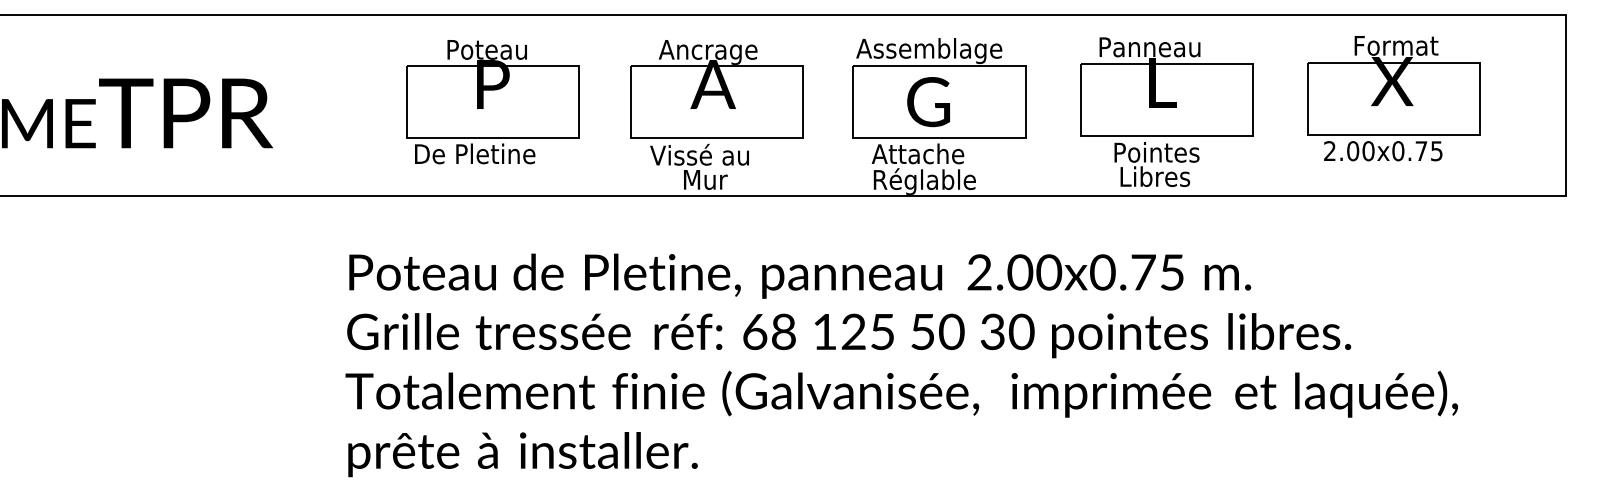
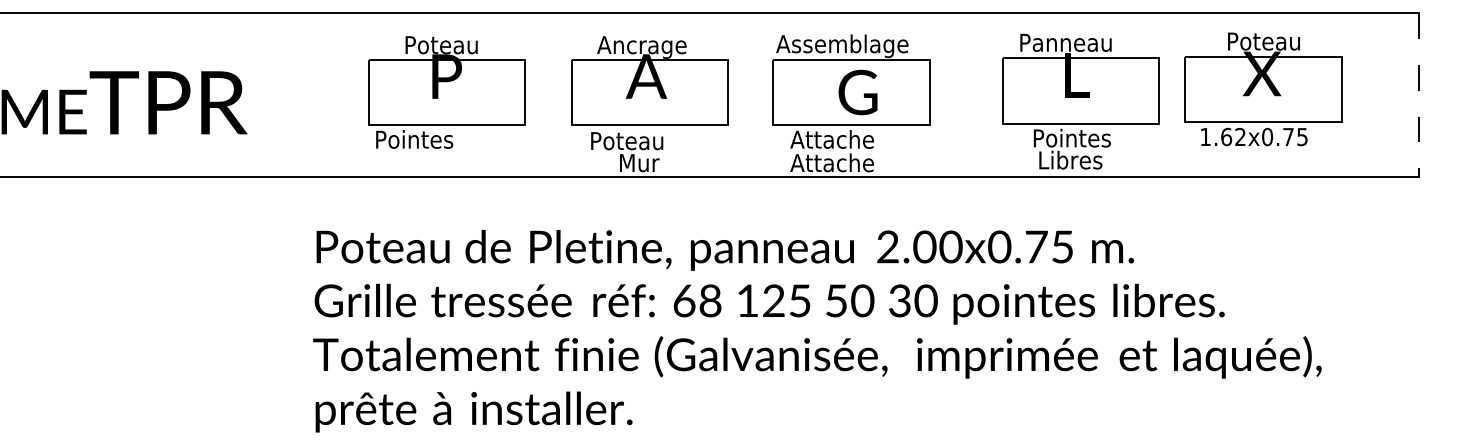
text: (1397, 45) -> (1266, 41), Format -> Poteau
text: (928, 102) -> (857, 92), moved
line: (1565, 105) -> (1419, 95), solid -> dashed
part: (1166, 111) -> (1080, 101), moved
text: (1349, 151) -> (1223, 137), 2.00x0.75 -> 1.62x0.75
text: (476, 153) -> (431, 139), De Pletine -> Pointes
text: (699, 154) -> (634, 140), Vissé au -> Poteau
text: (923, 181) -> (837, 164), Réglable -> Attache

